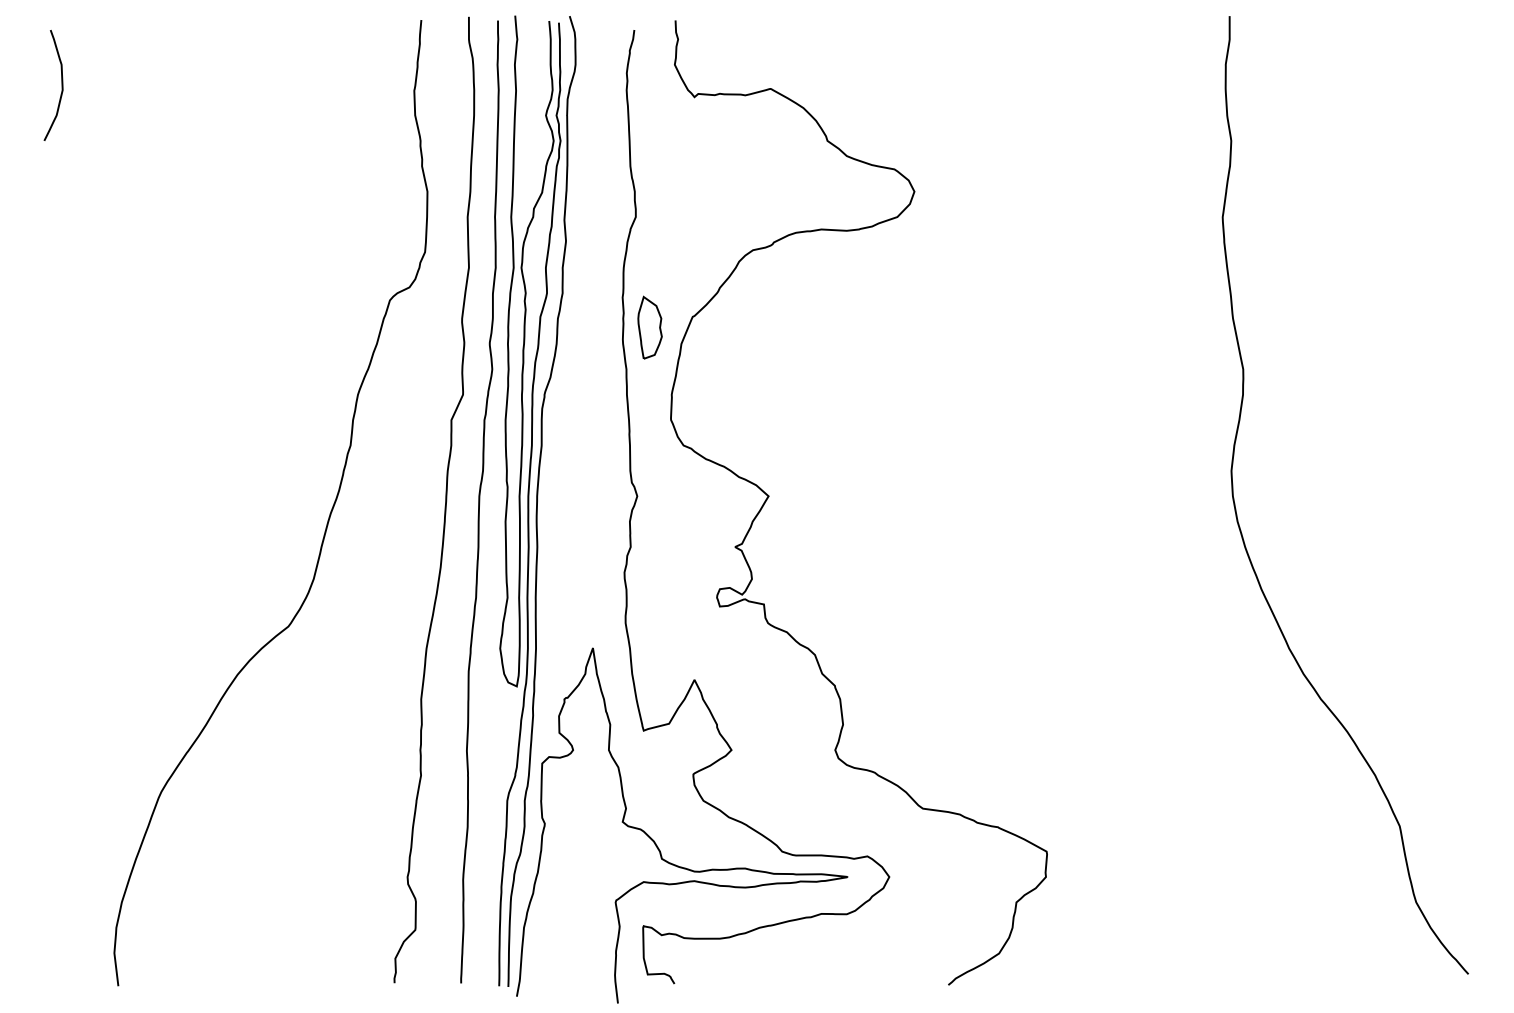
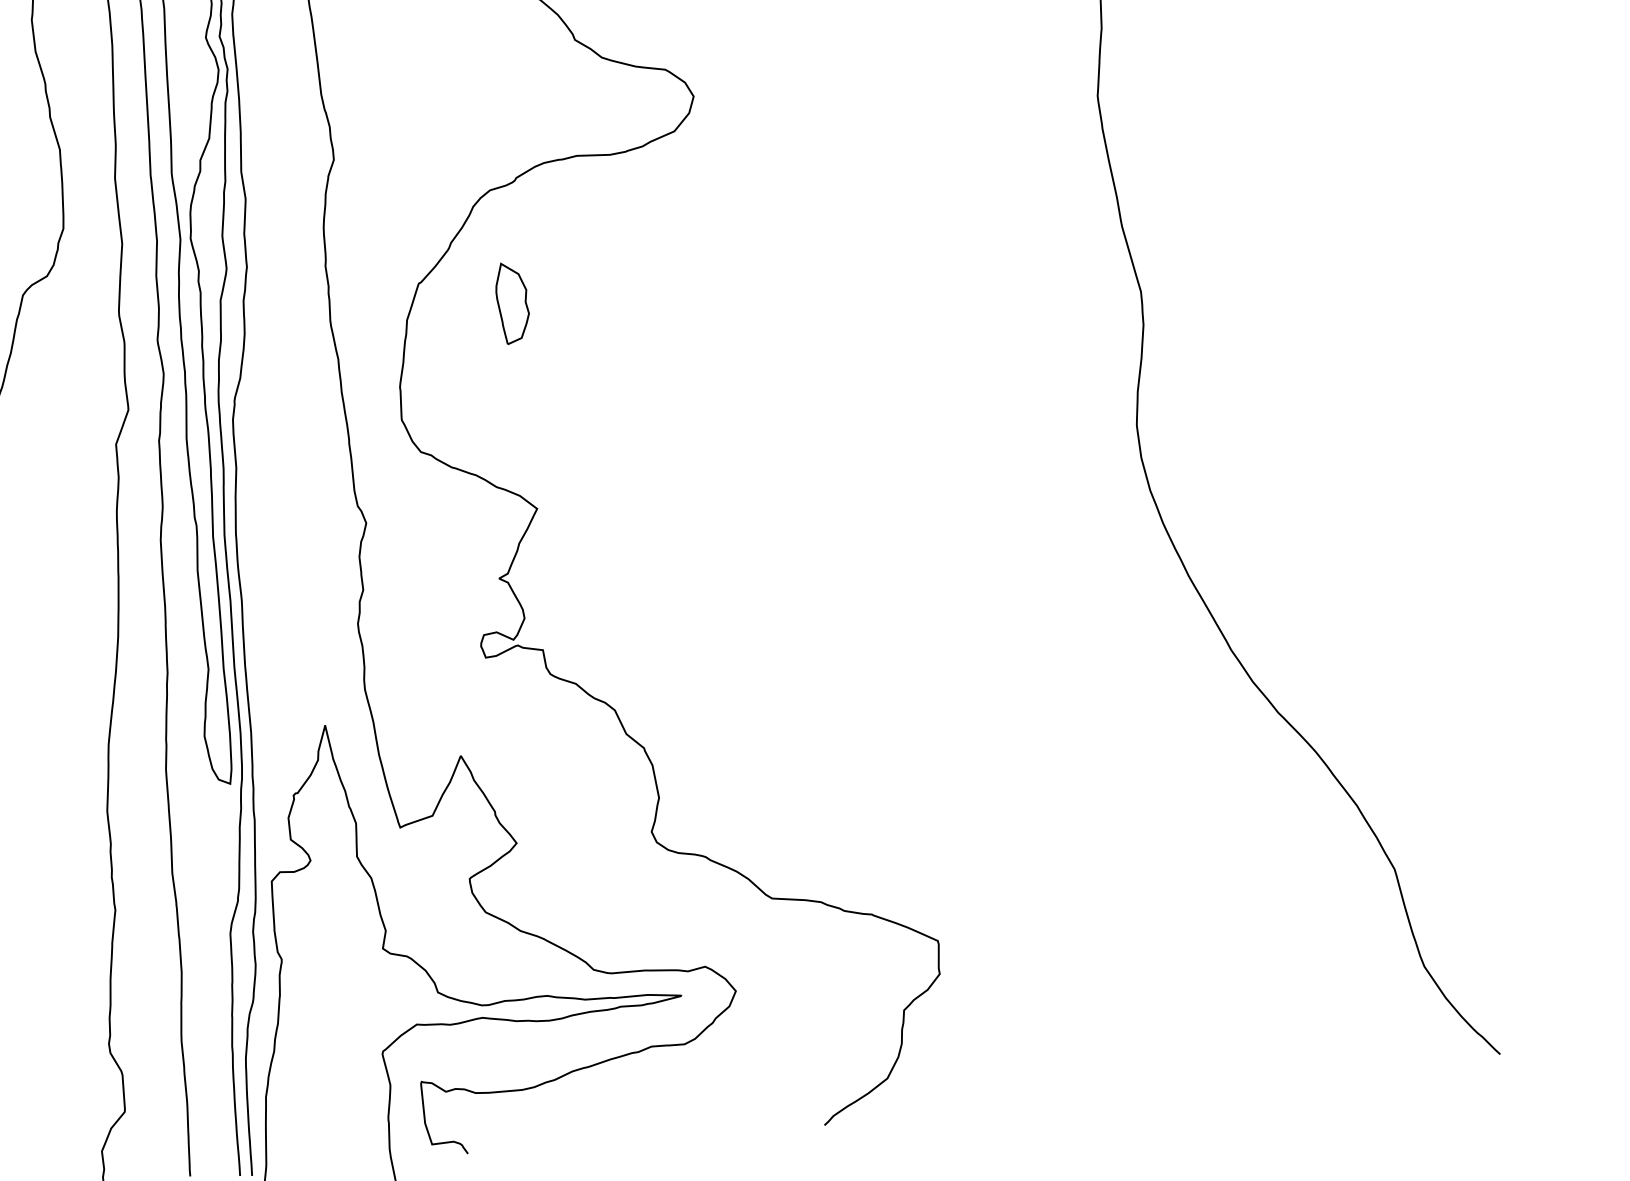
part: (649, 327) -> (511, 302), moved

